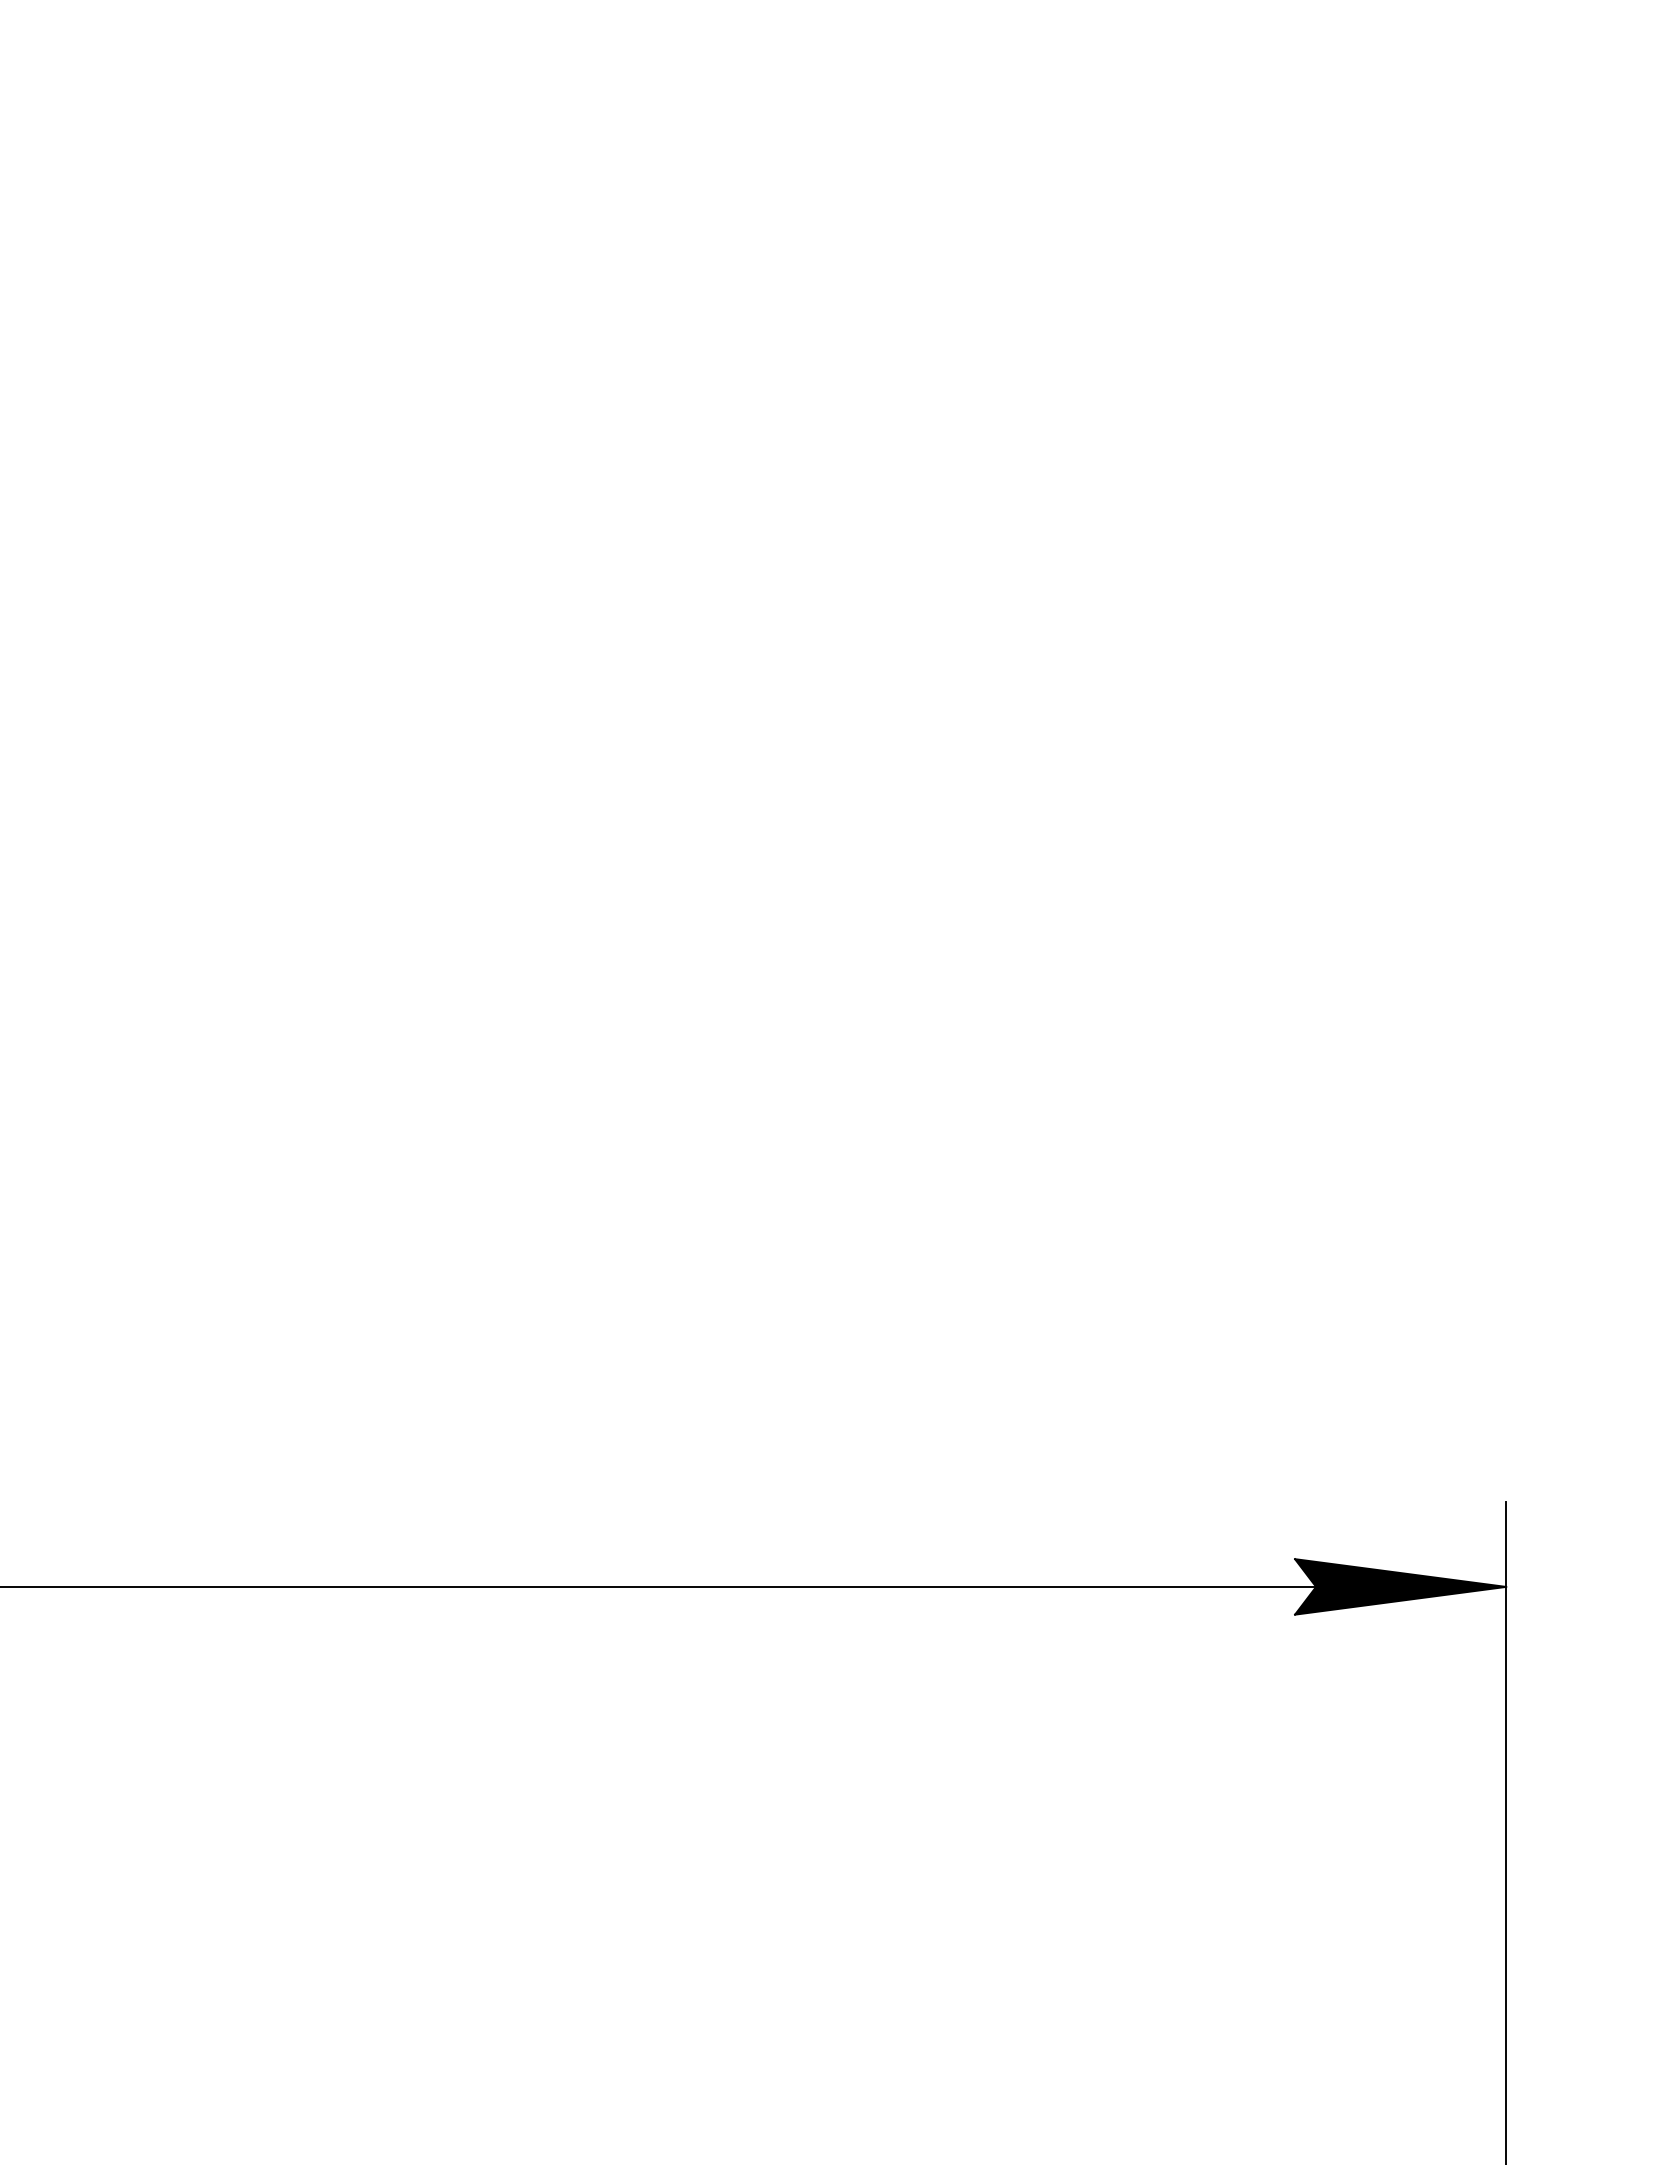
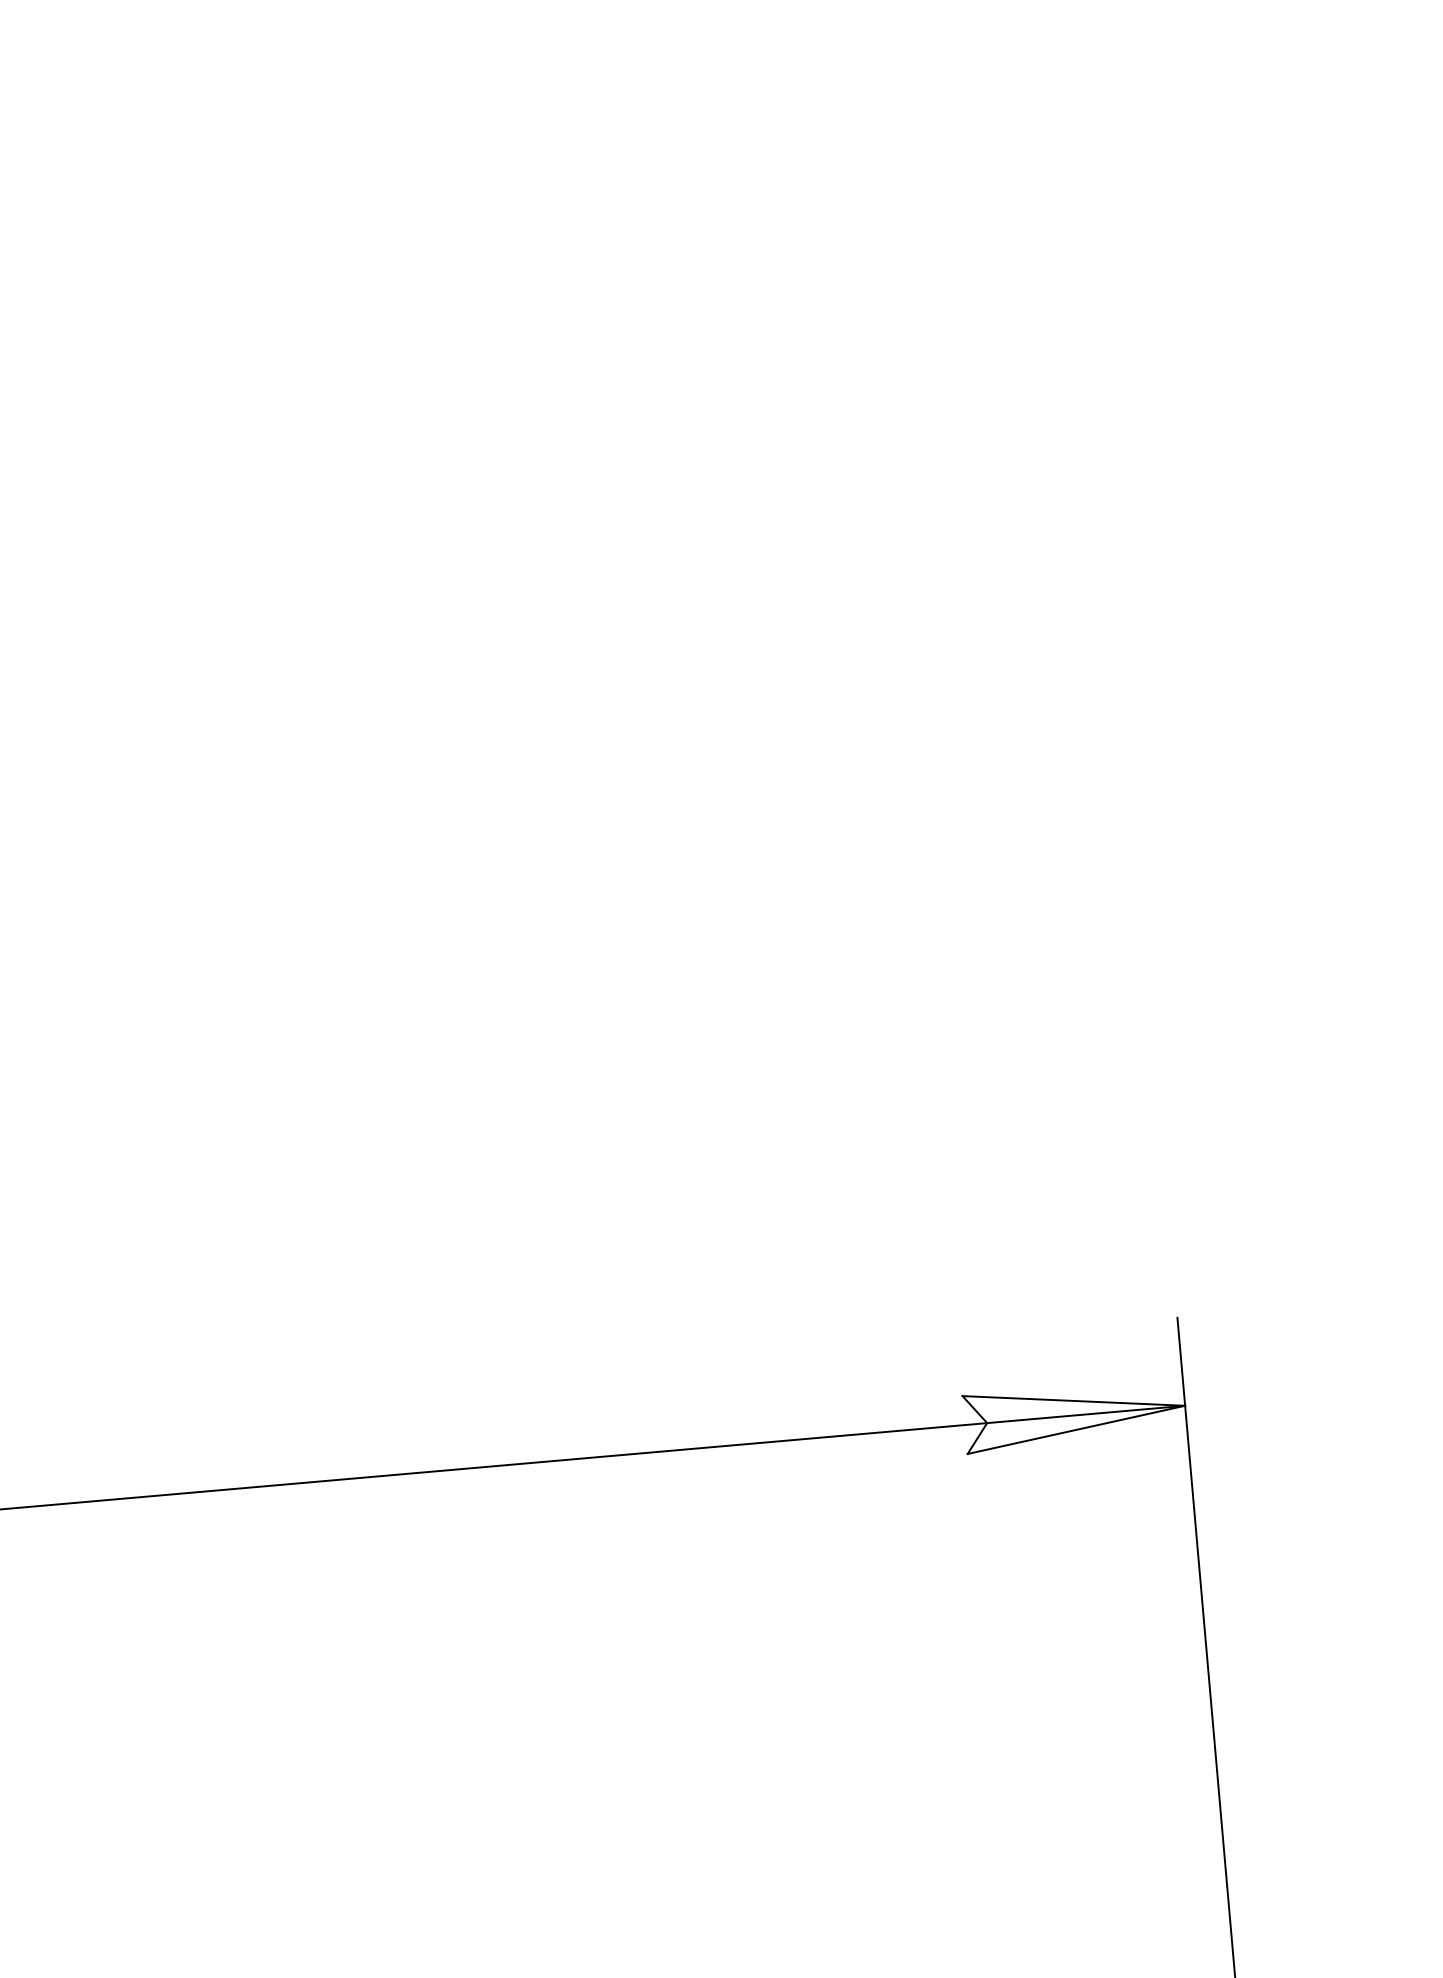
fill: (1400, 1586) -> (1074, 1414), removed

